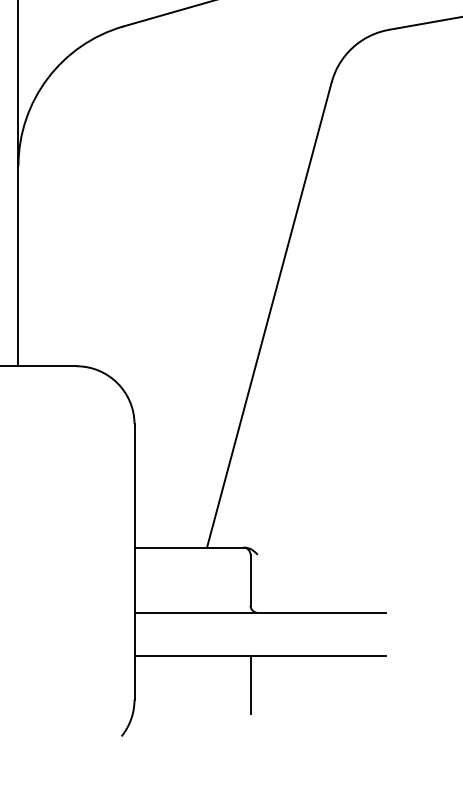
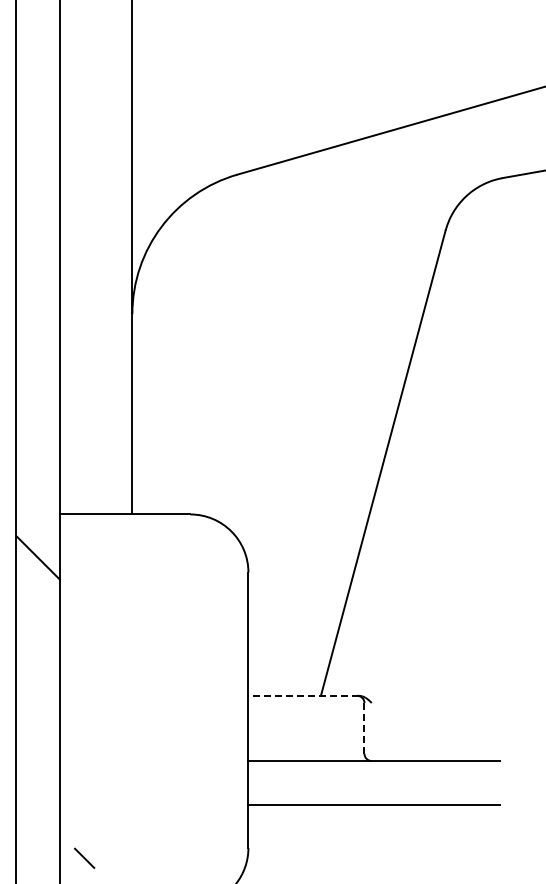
line: (189, 547) -> (303, 695), solid -> dashed
line: (250, 580) -> (364, 728), solid -> dashed
line: (250, 685) -> (364, 833), removed

